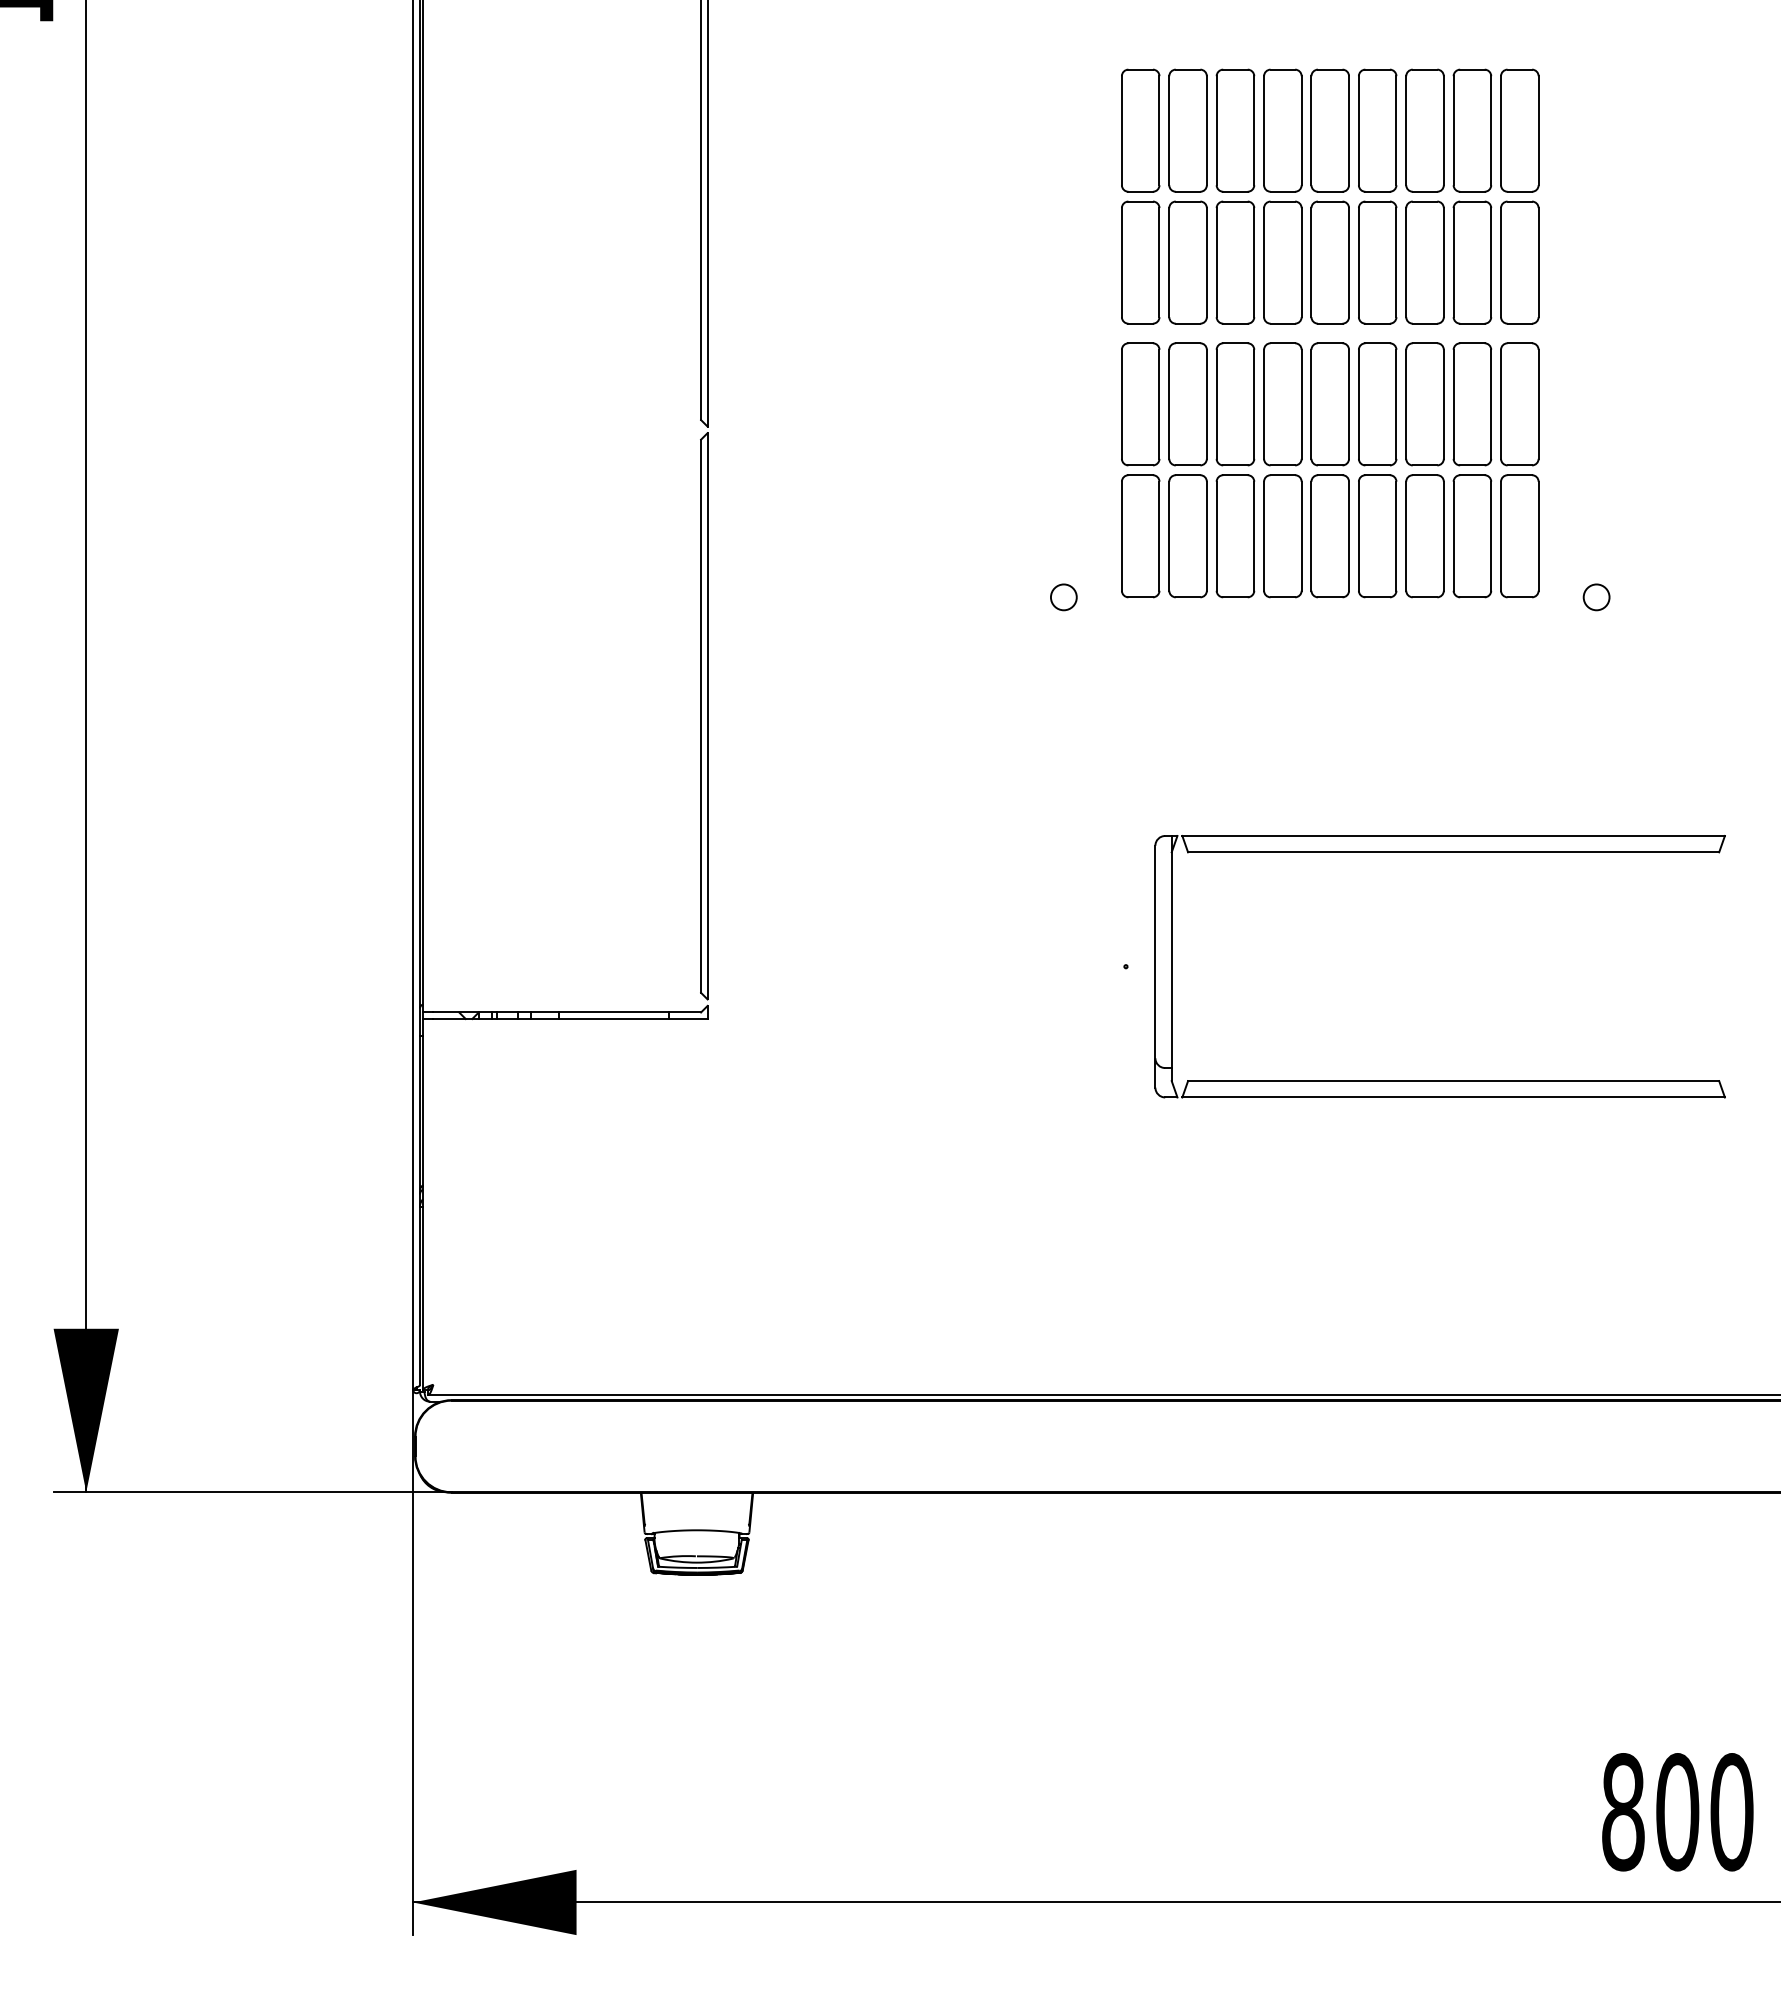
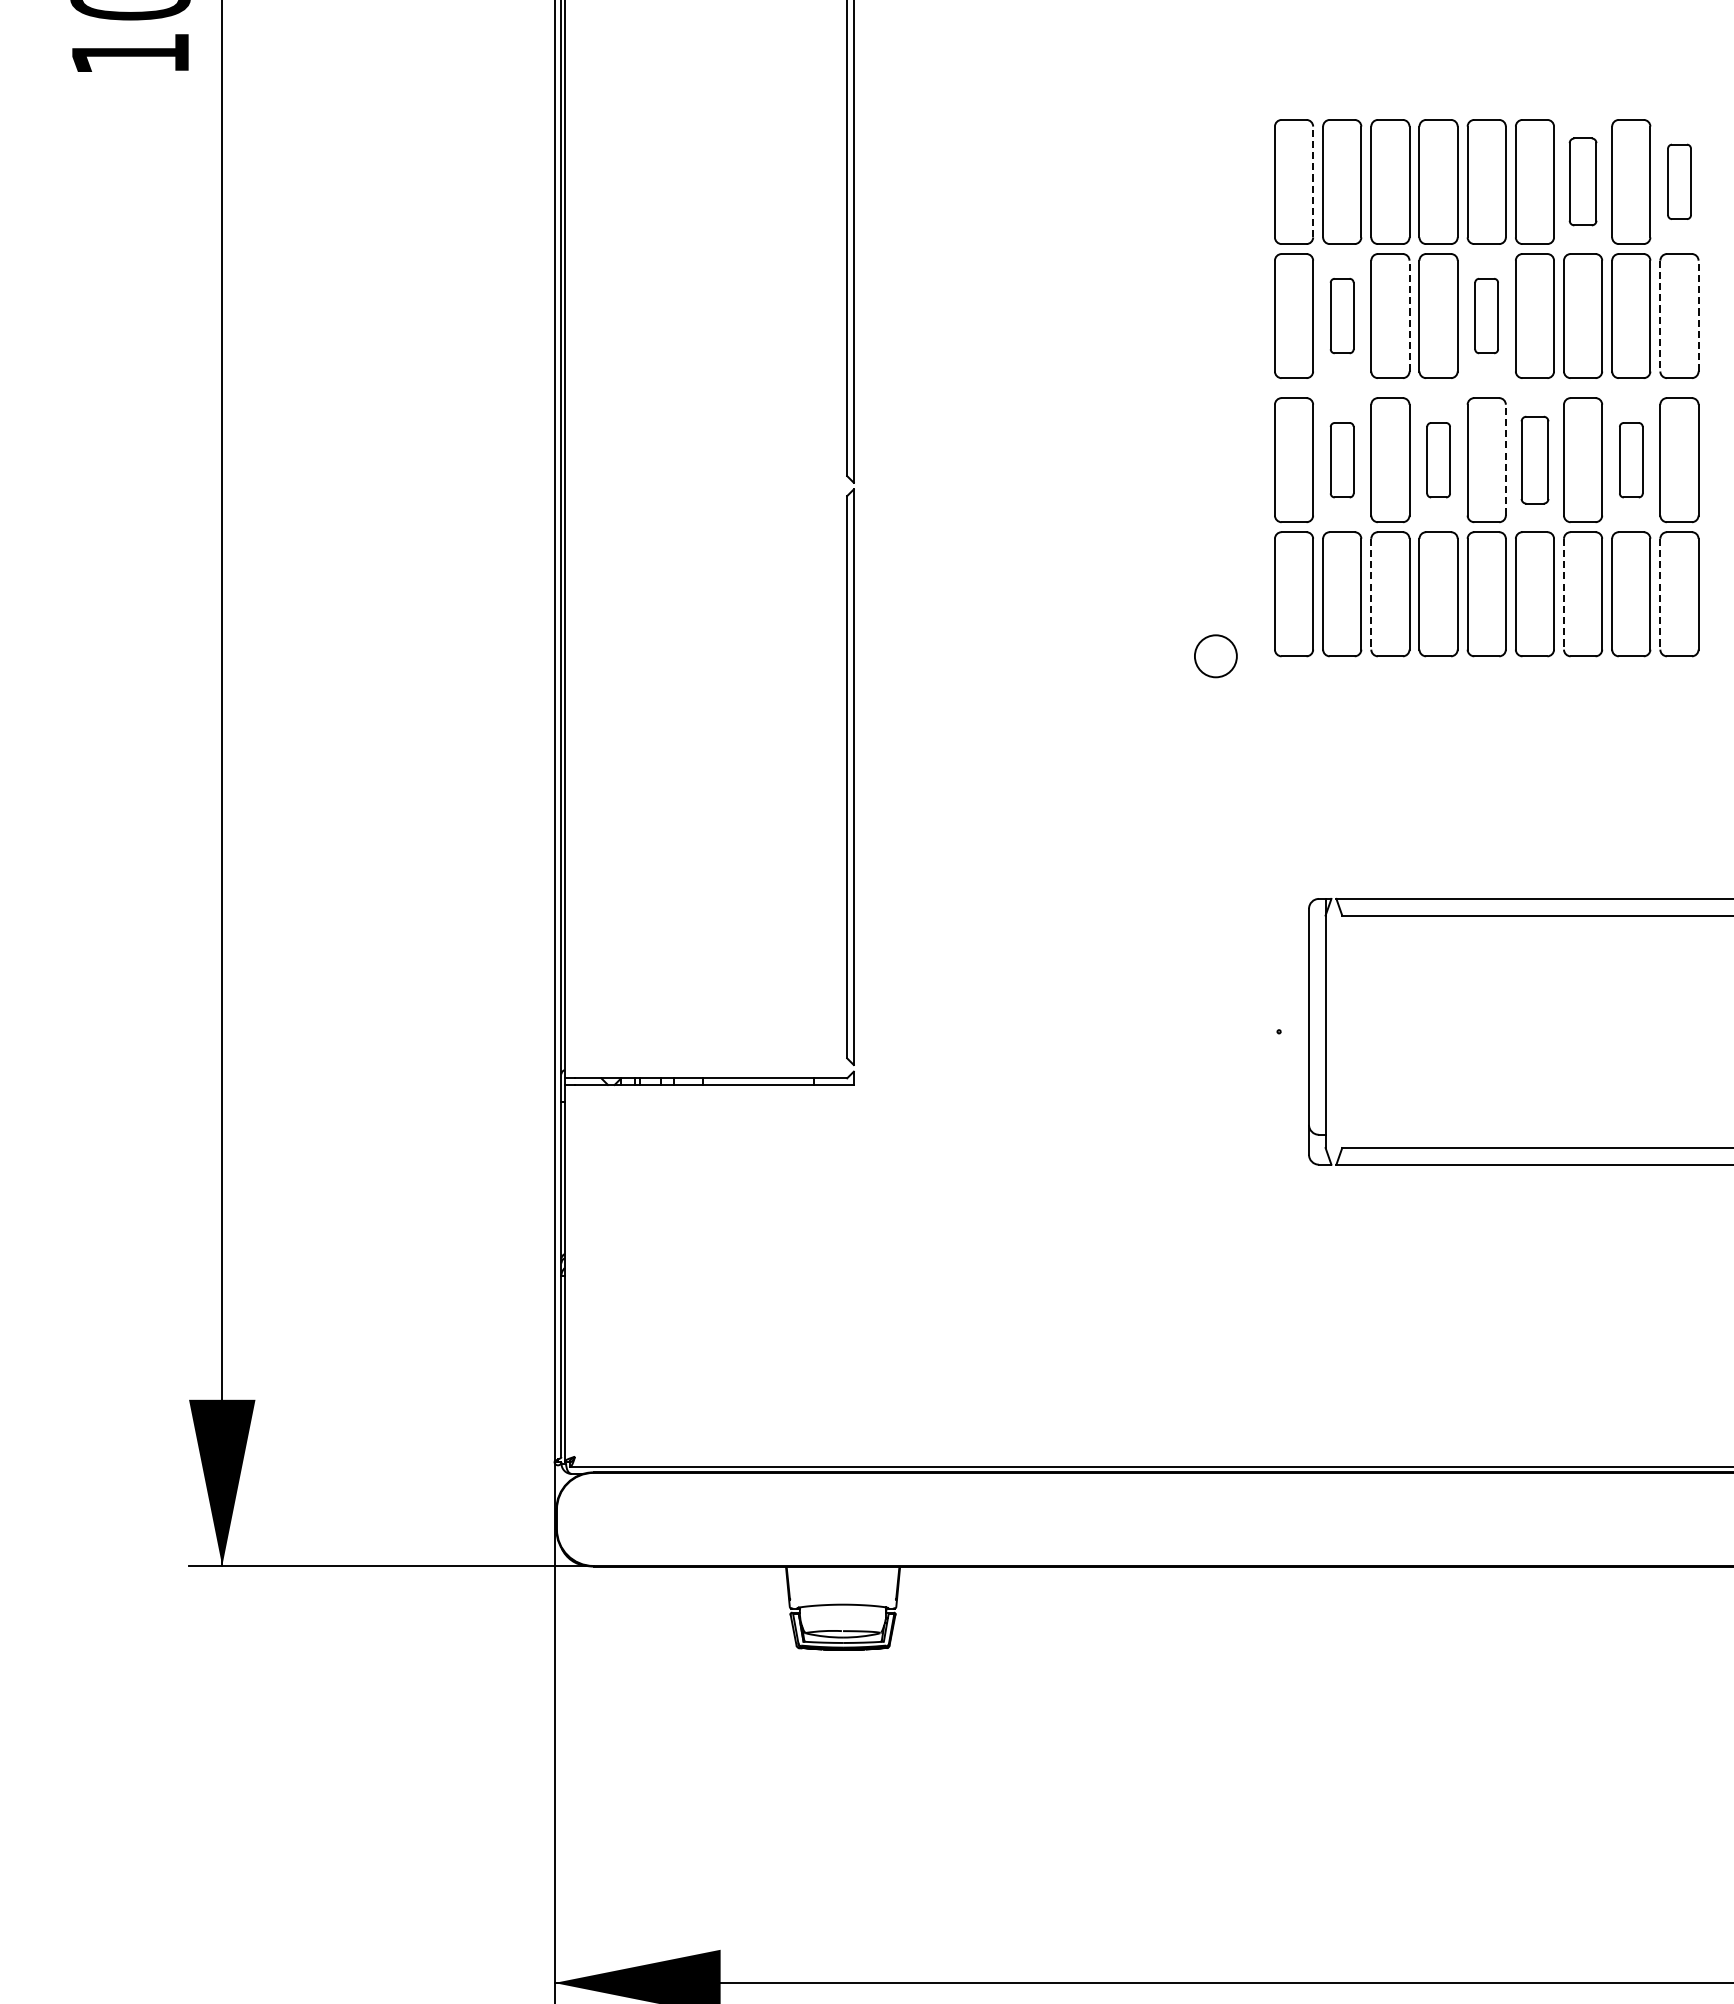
line: (1159, 130) -> (1313, 181), solid -> dashed
part: (1424, 130) -> (1582, 181), size x0.7
part: (1519, 130) -> (1679, 181), size x0.6
part: (1187, 262) -> (1341, 315), size x0.6
line: (1254, 262) -> (1409, 315), solid -> dashed
part: (1329, 262) -> (1485, 315), size x0.6
line: (1501, 262) -> (1660, 315), solid -> dashed
line: (1538, 262) -> (1698, 315), solid -> dashed
part: (1187, 404) -> (1341, 460), size x0.6
part: (1282, 404) -> (1438, 460), size x0.6
line: (1349, 404) -> (1506, 460), solid -> dashed
part: (1377, 404) -> (1534, 460), size x0.7
part: (1472, 404) -> (1631, 460), size x0.6
line: (1216, 536) -> (1371, 594), solid -> dashed
line: (1406, 536) -> (1564, 594), solid -> dashed
line: (1501, 536) -> (1660, 594), solid -> dashed
circle: (1063, 597) -> (1215, 656), size x1.6

